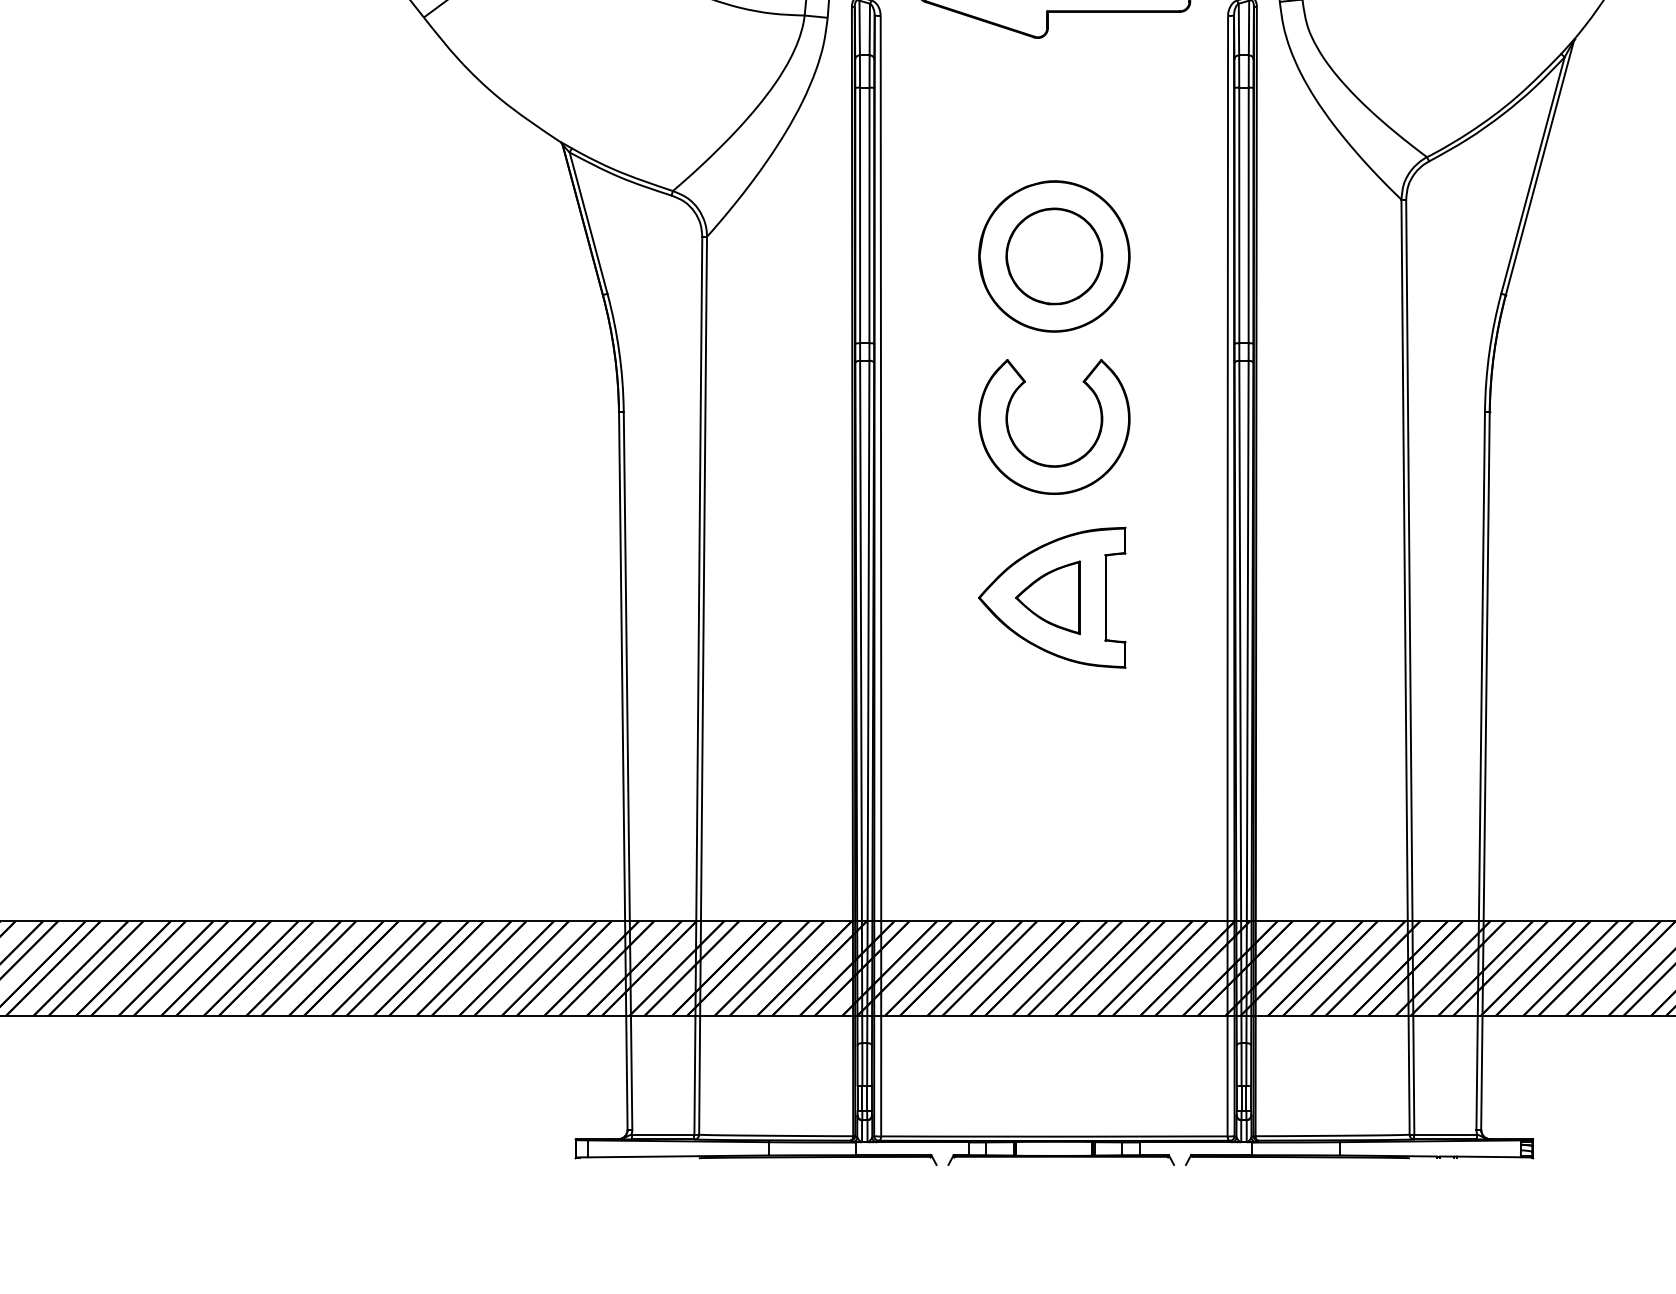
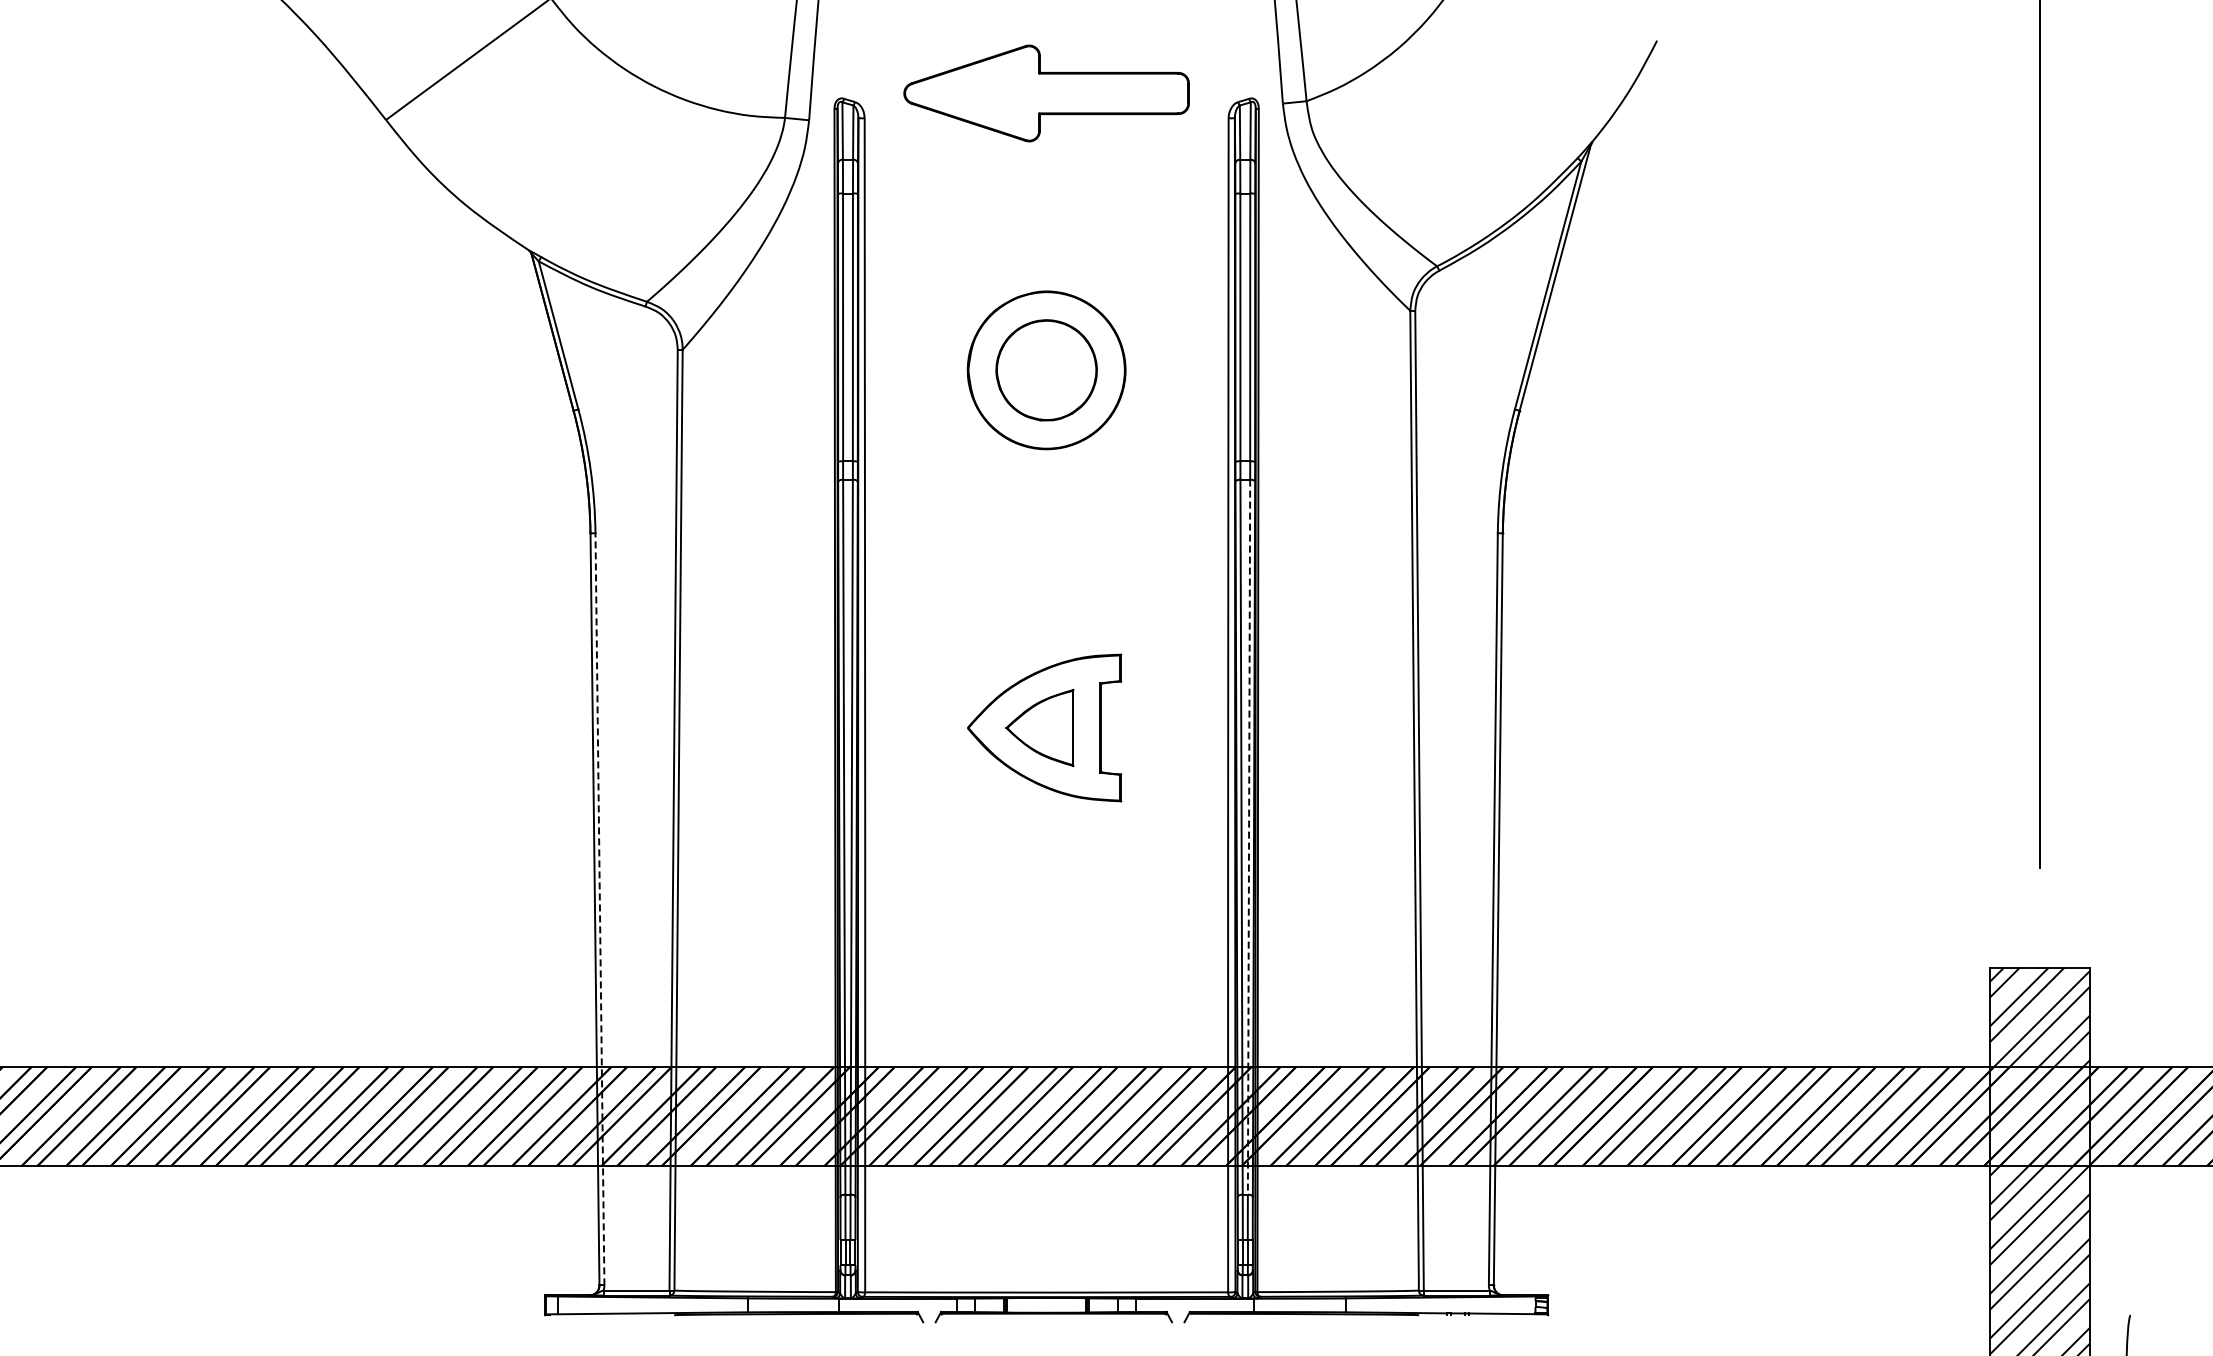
part: (1050, 464) -> (1042, 588), removed
line: (1247, 702) -> (1249, 837), solid -> dashed
line: (627, 770) -> (599, 908), solid -> dashed

